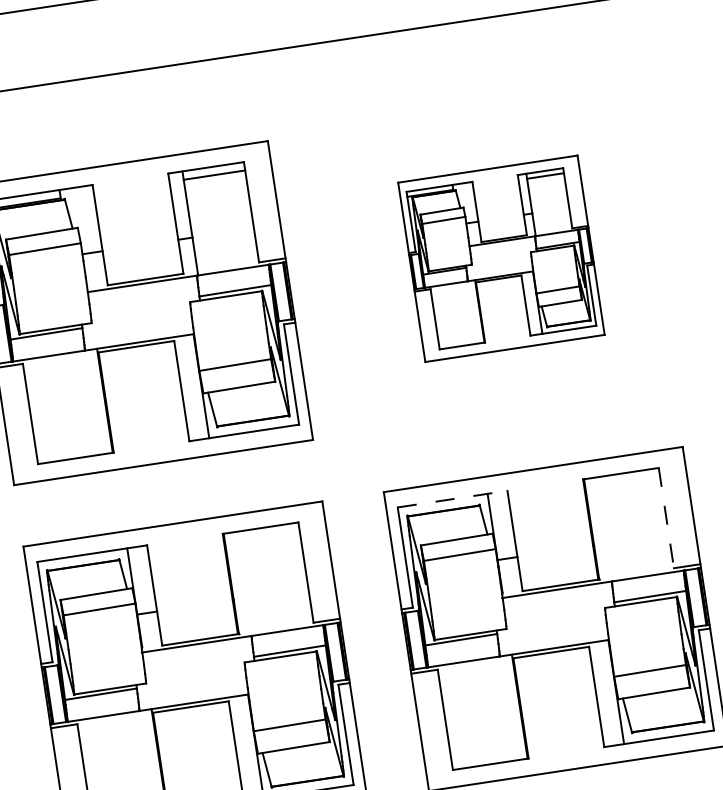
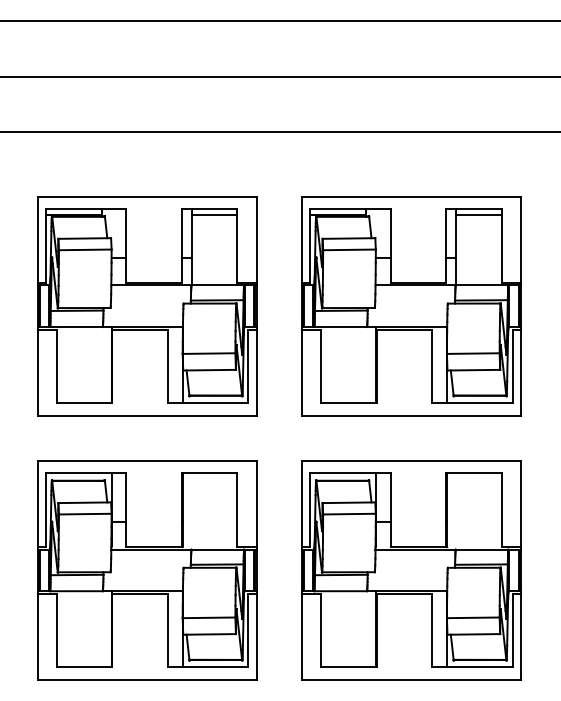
part: (501, 259) -> (411, 306), size x1.67
line: (452, 499) -> (350, 473), dashed -> solid
line: (666, 518) -> (501, 510), dashed -> solid

